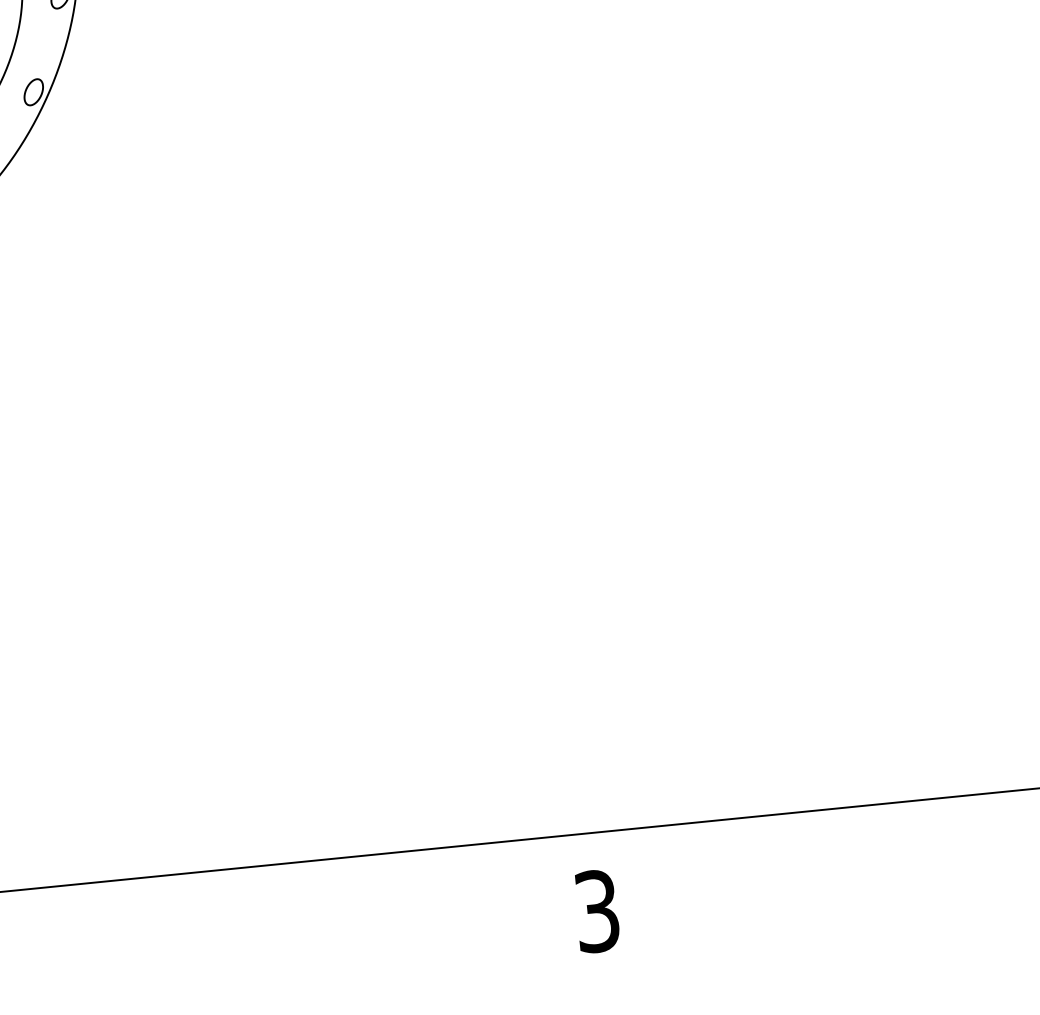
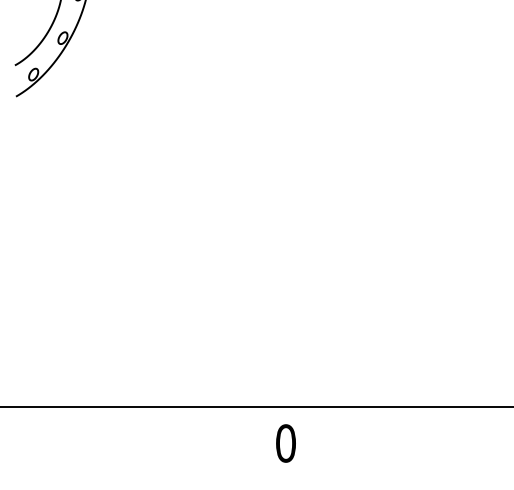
text: (596, 911) -> (285, 443), 3 -> 0

